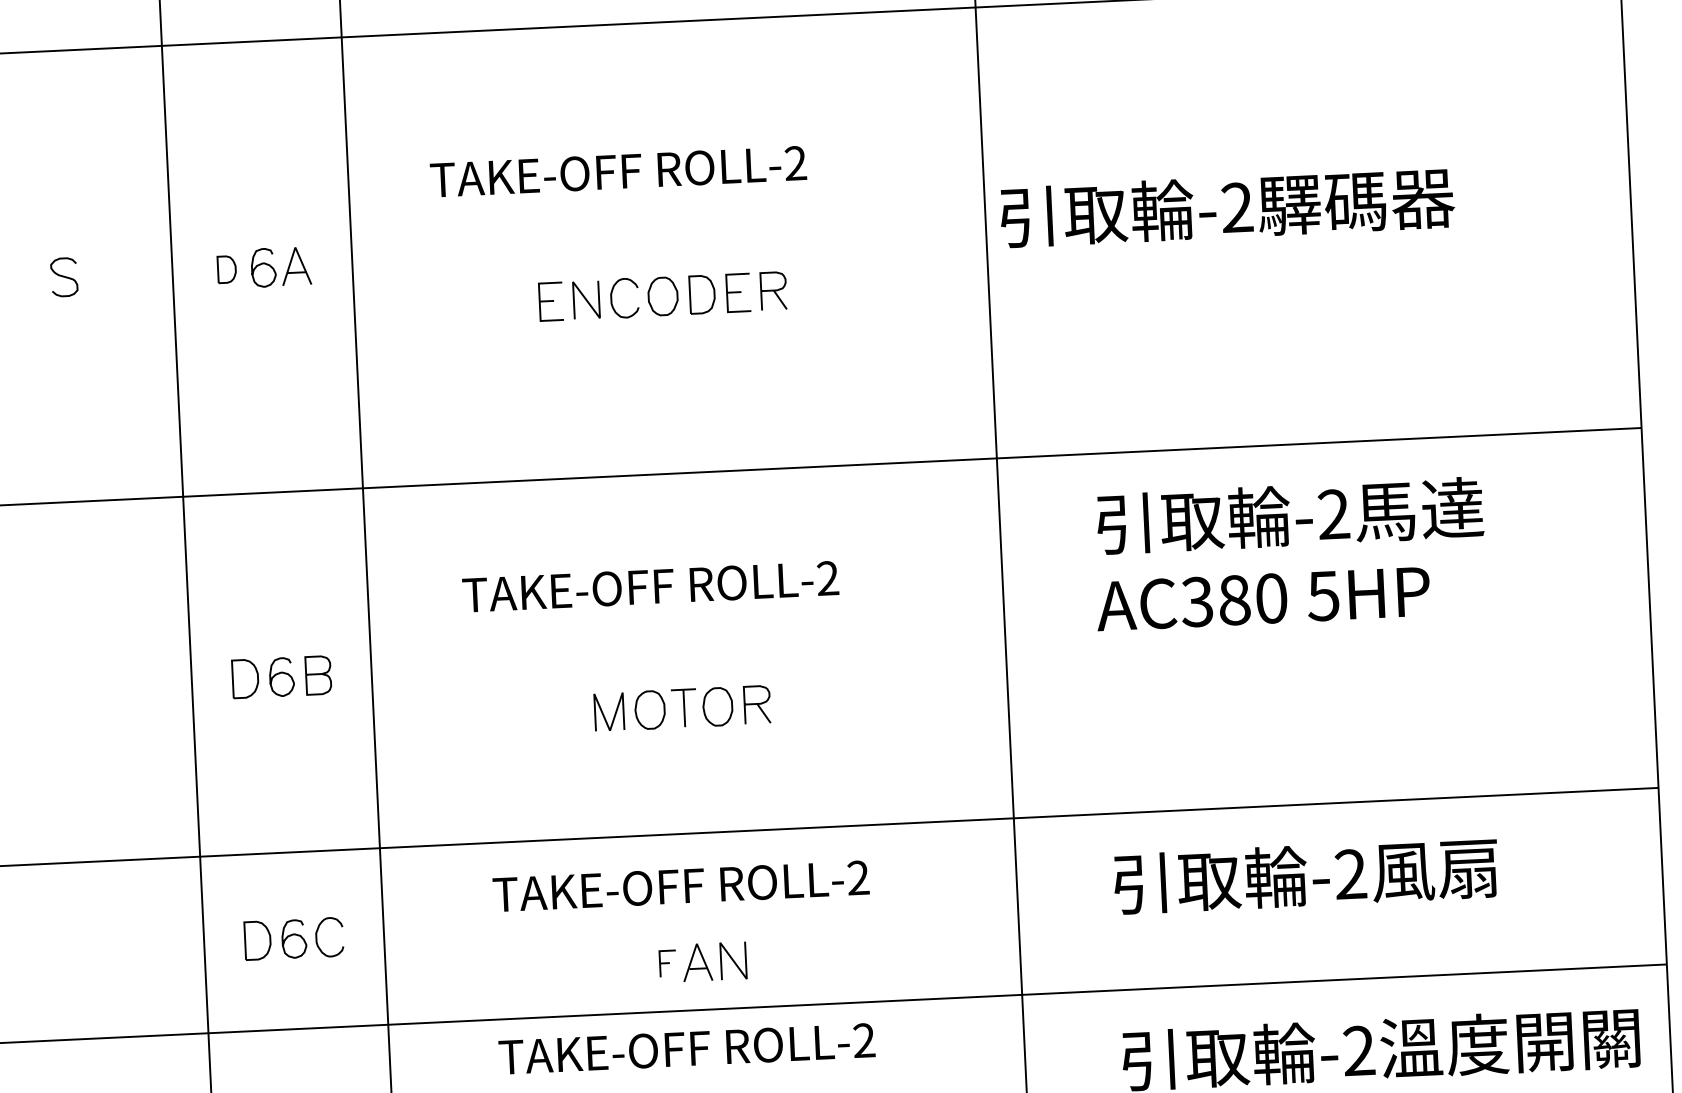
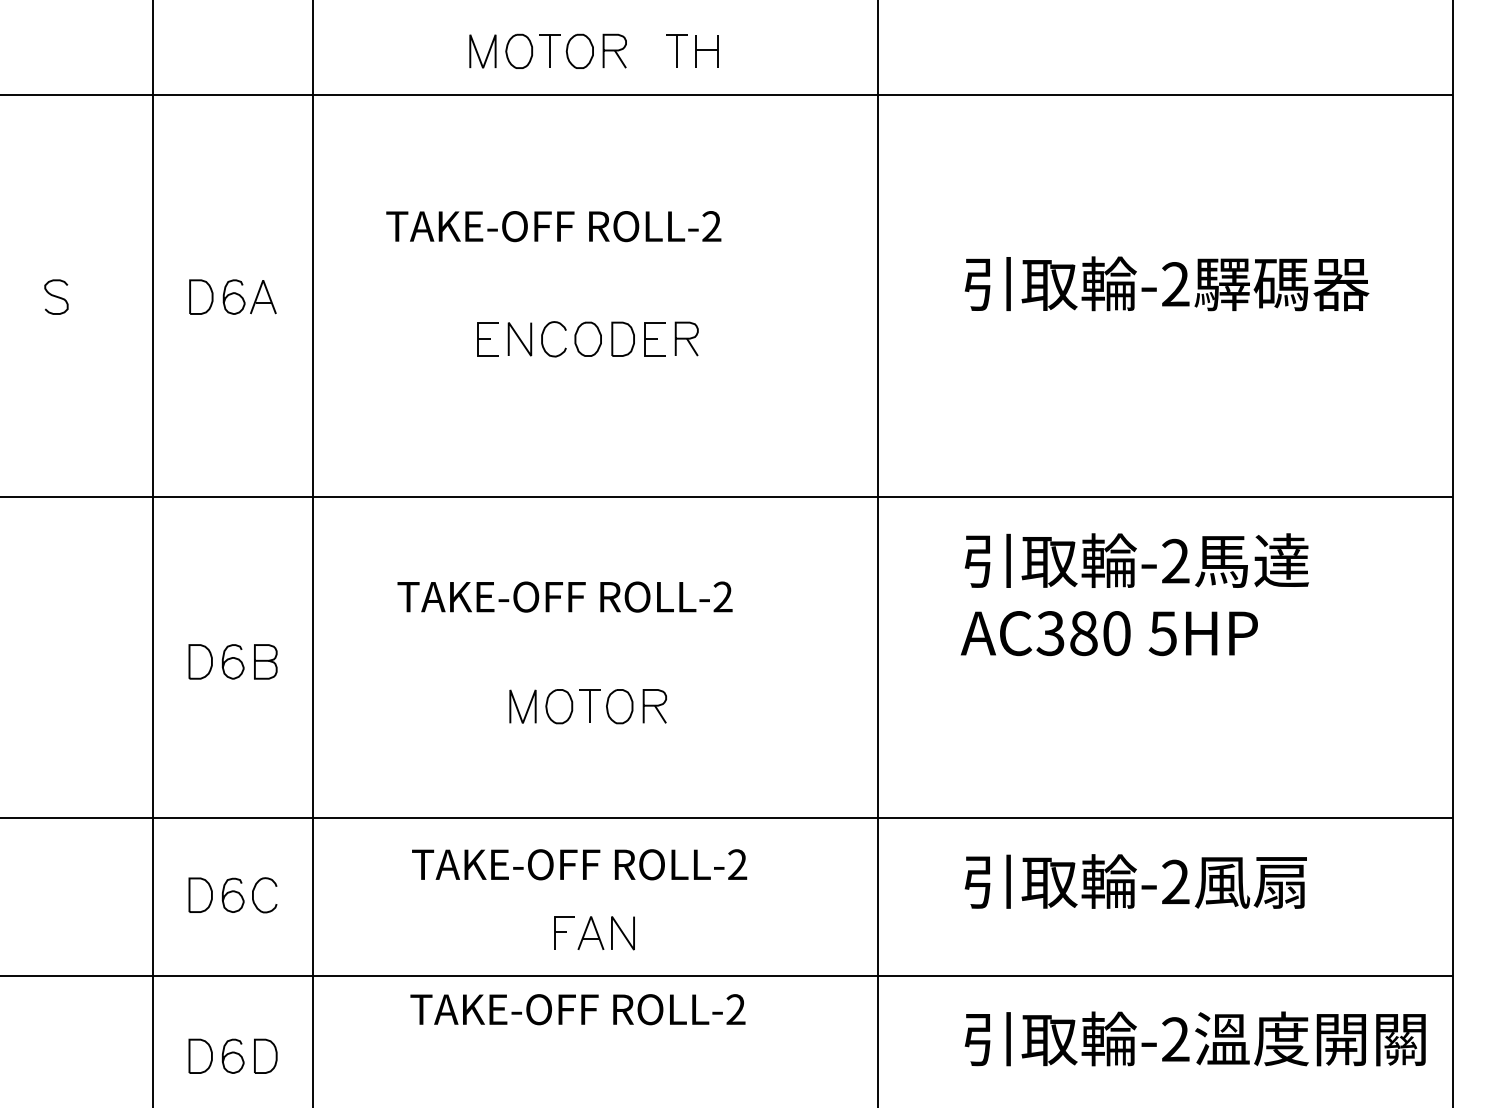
text: (1226, 207) -> (1166, 283), moved
part: (226, 268) -> (201, 296), size x1.43
part: (667, 963) -> (564, 932), size x1.43

